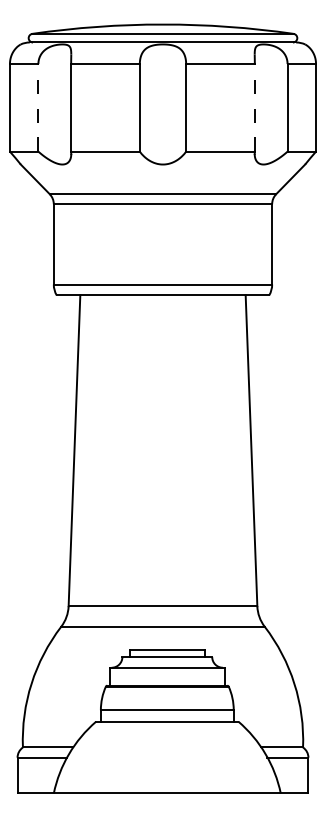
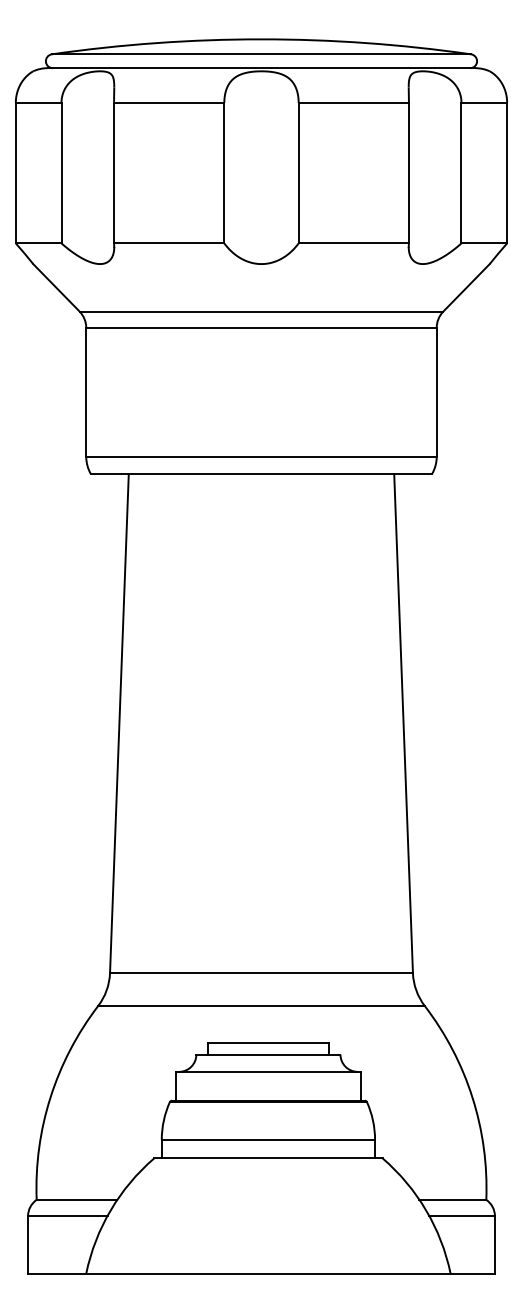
line: (38, 107) -> (61, 172), dashed -> solid
line: (254, 107) -> (408, 172), dashed -> solid

